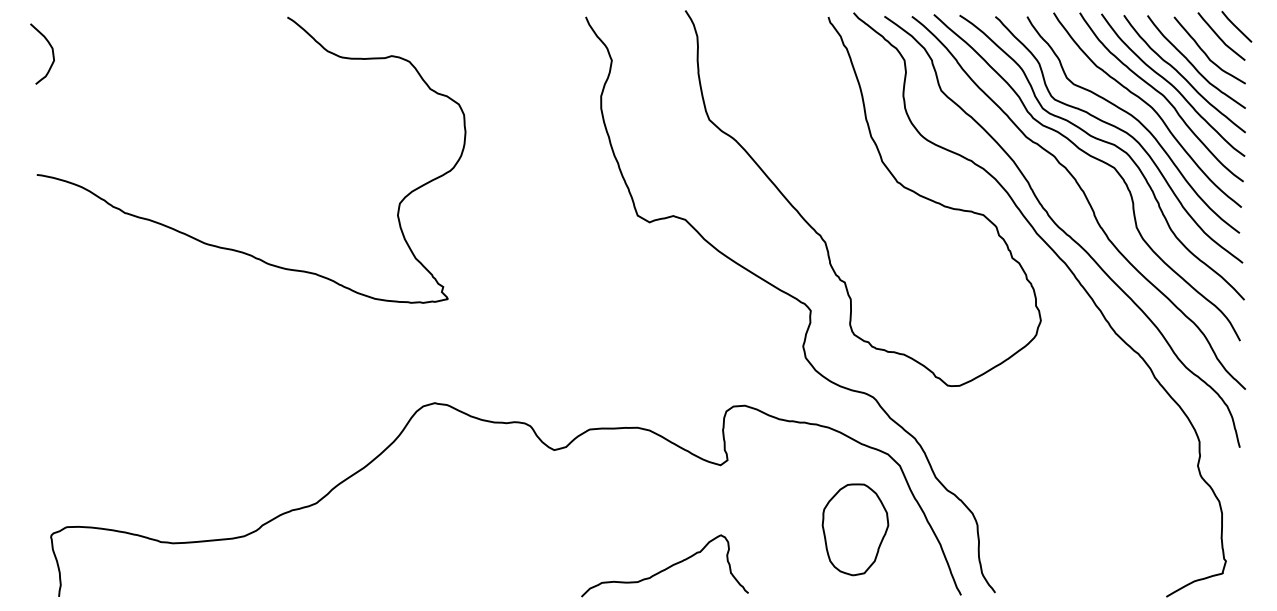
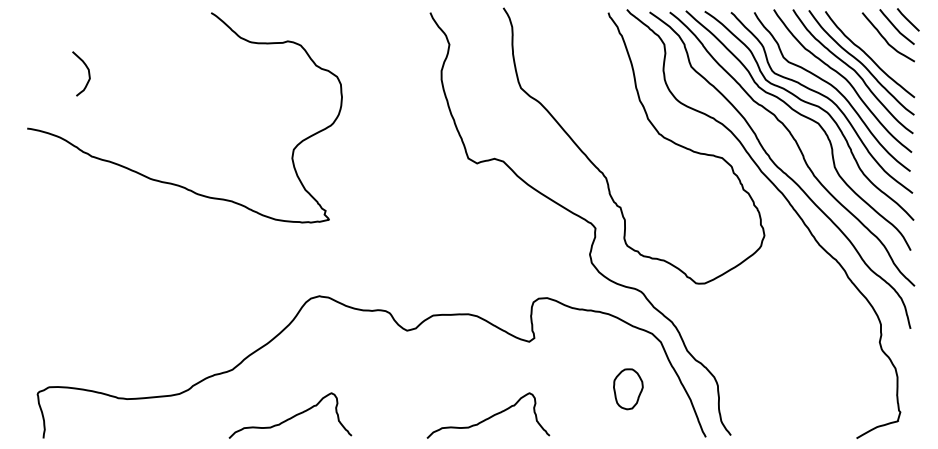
curve: (52, 53) -> (88, 73), moved
curve: (1193, 64) -> (876, 47), removed
part: (855, 530) -> (628, 389), size x0.6
curve: (396, 566) -> (291, 416), added

